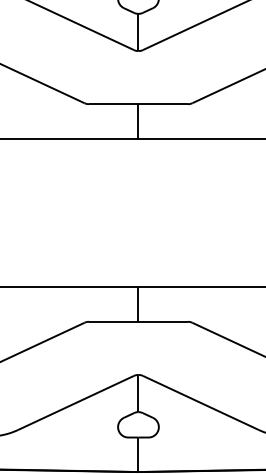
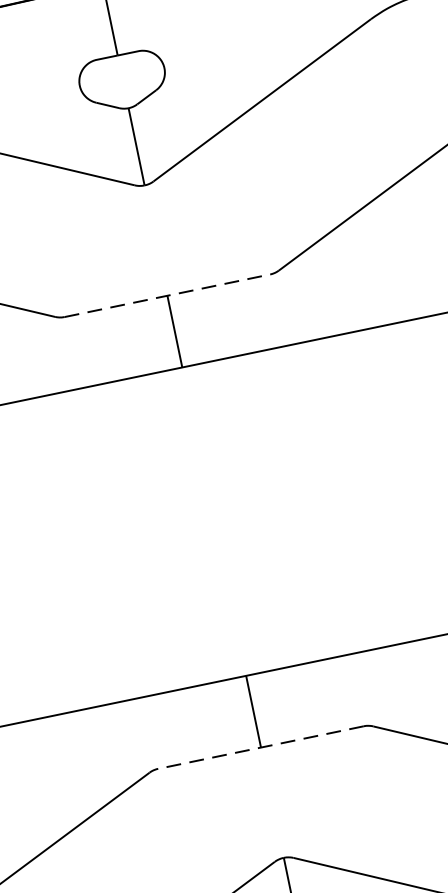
line: (138, 104) -> (167, 296), solid -> dashed
line: (138, 321) -> (260, 746), solid -> dashed

